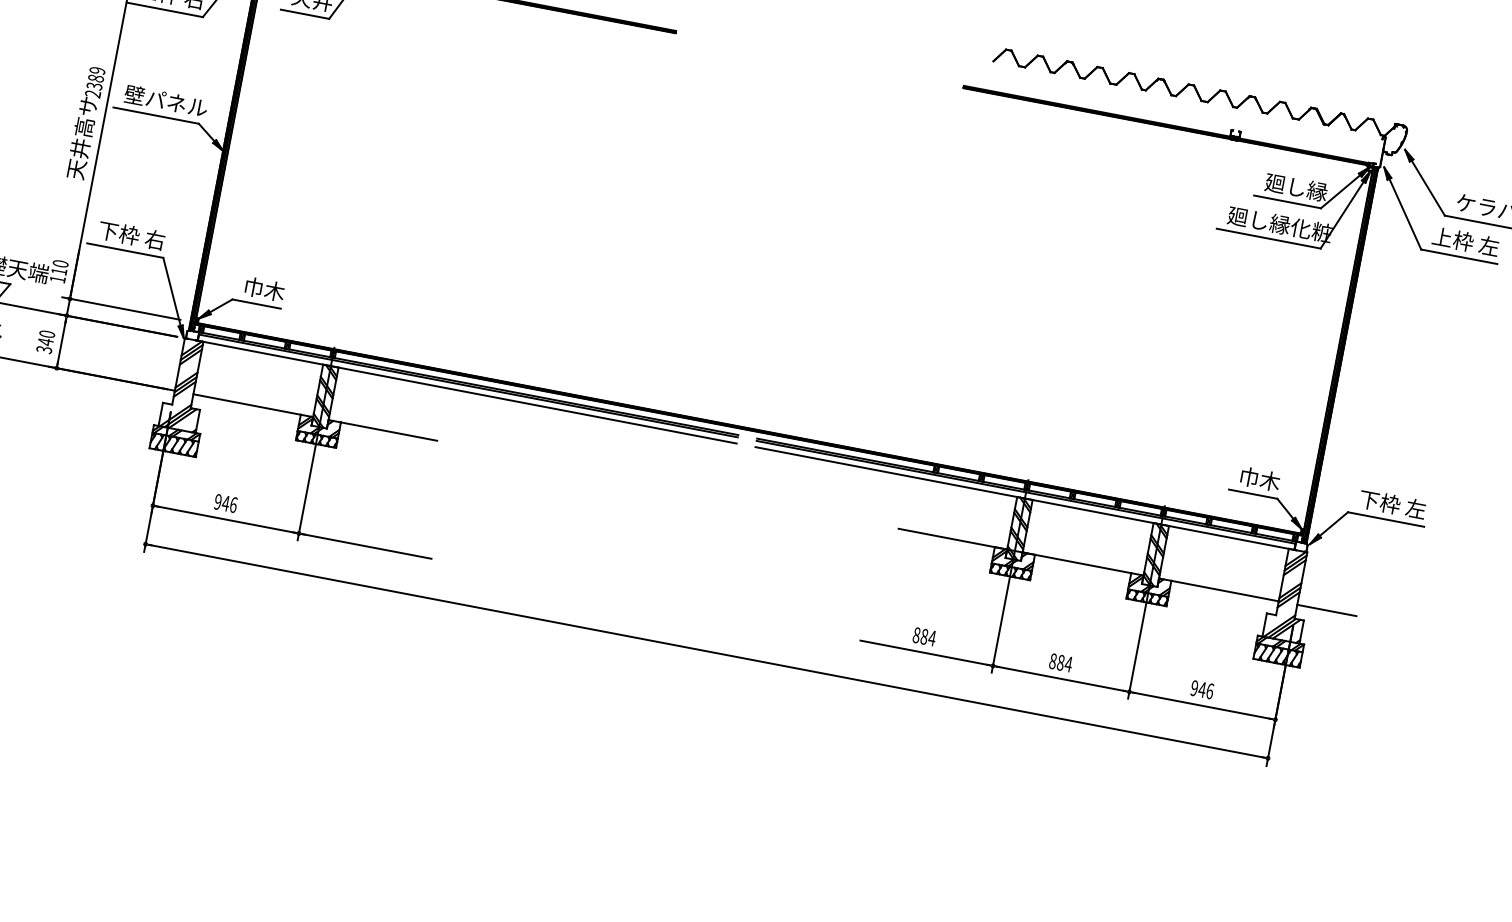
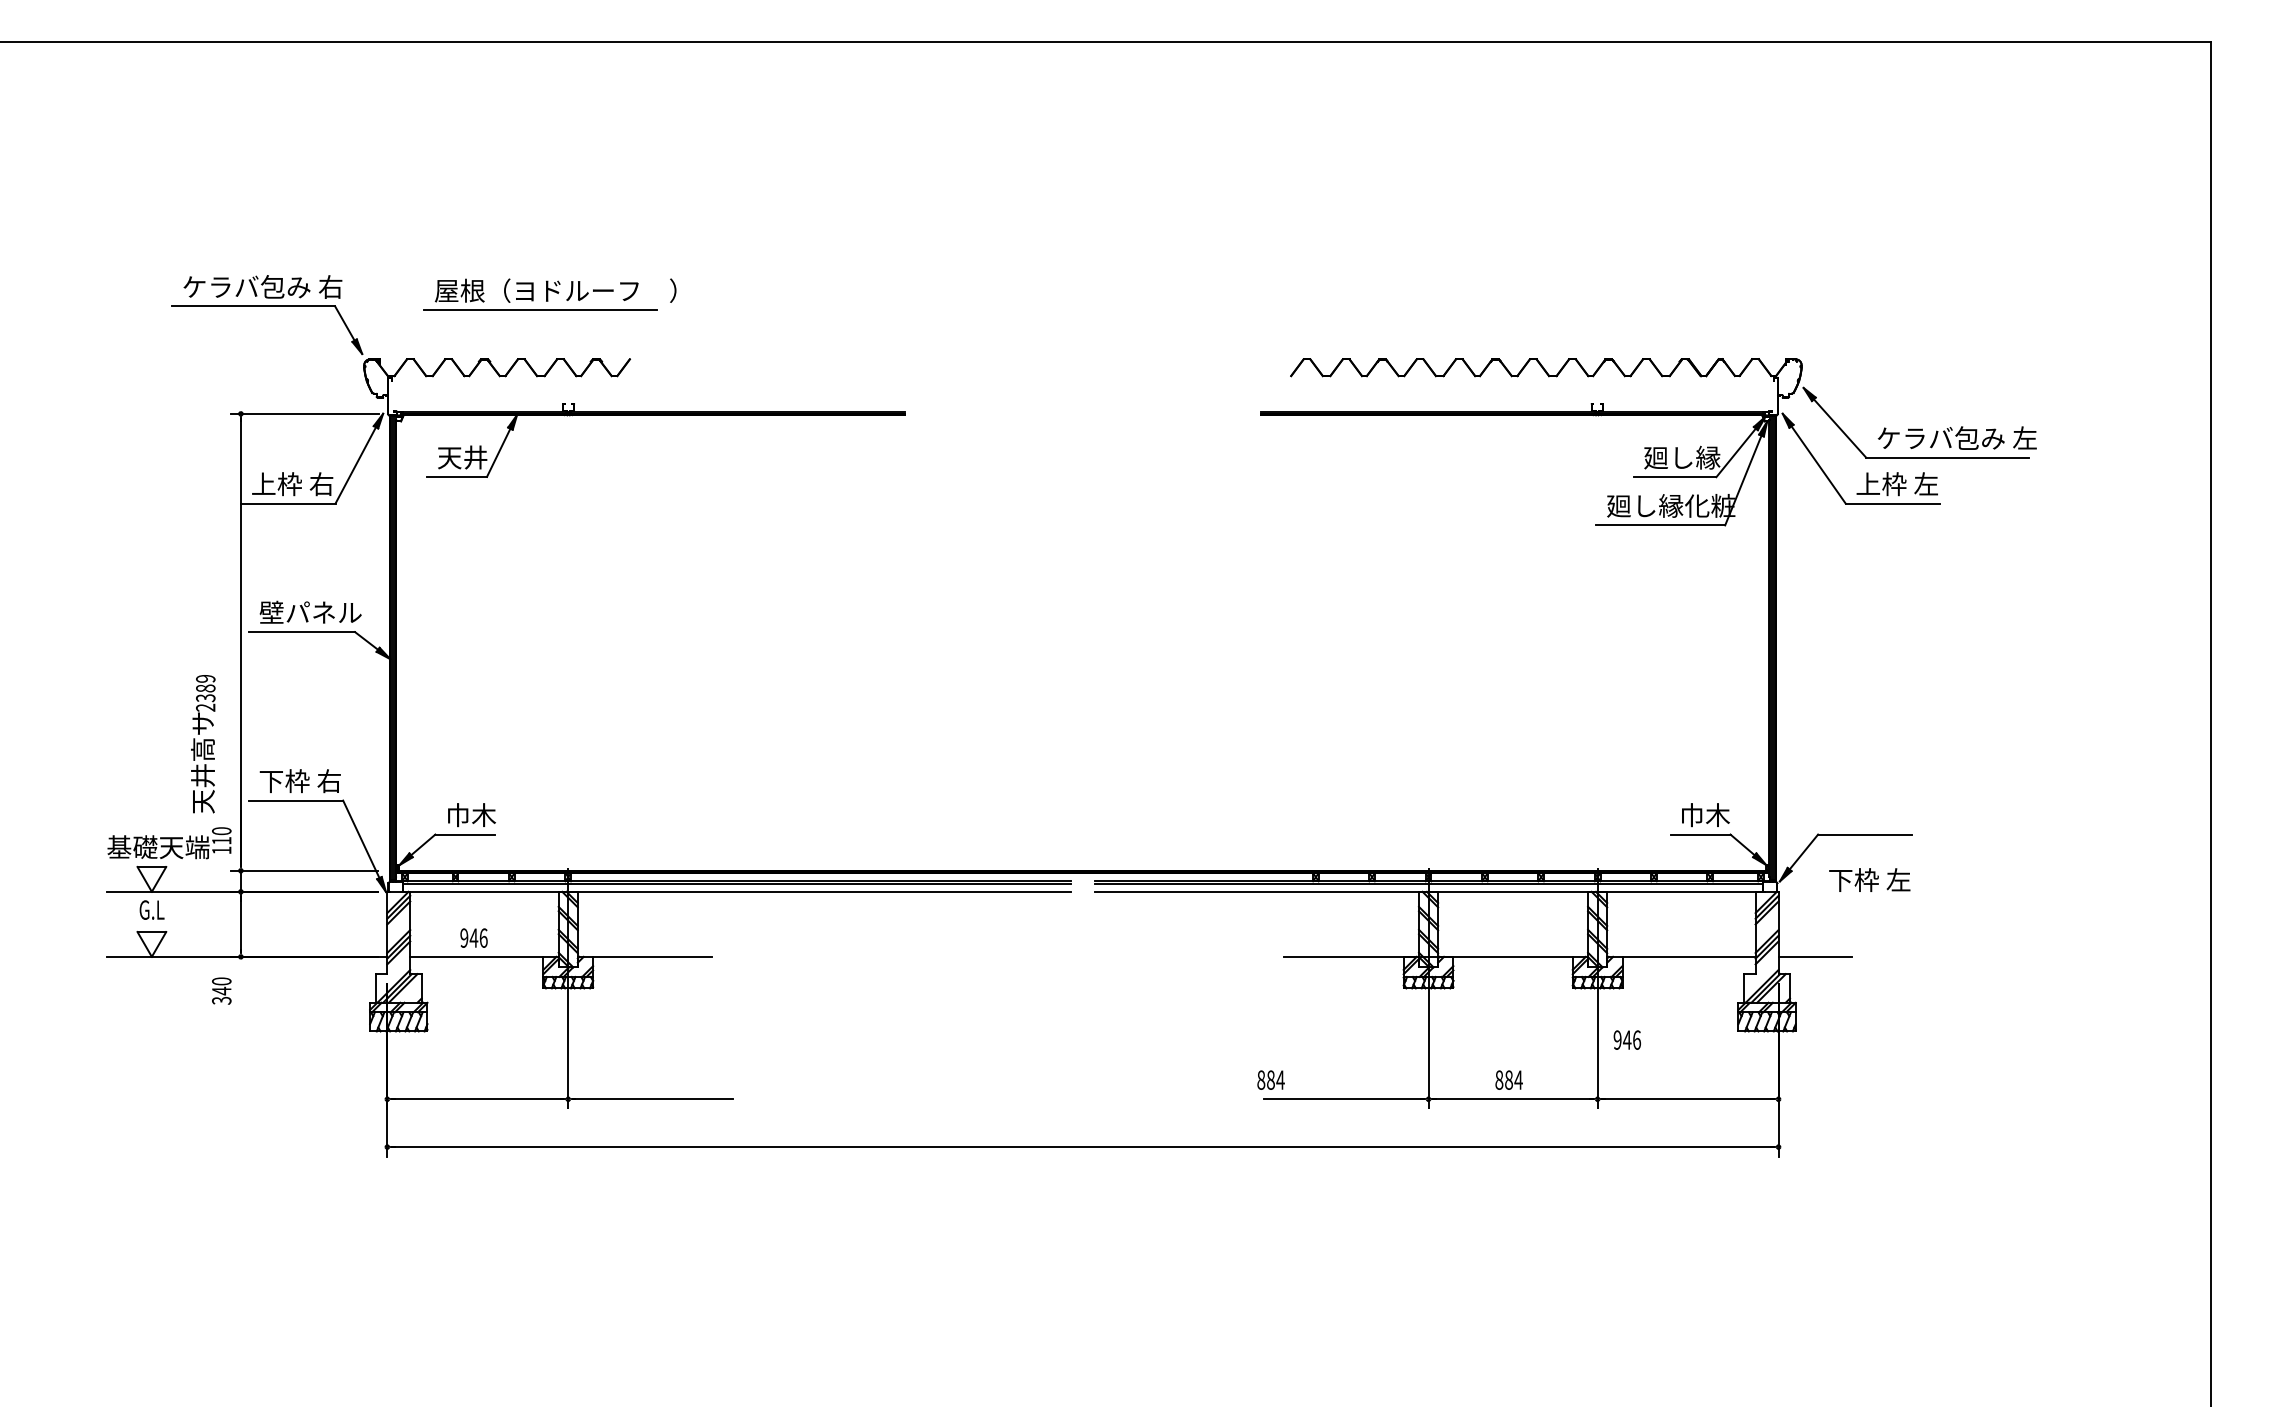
text: (85, 123) -> (203, 744), moved
text: (45, 341) -> (221, 990), moved
text: (225, 502) -> (473, 937), moved
text: (1392, 503) -> (1869, 879), moved
text: (924, 636) -> (1270, 1079), moved
text: (1201, 689) -> (1626, 1039), moved

